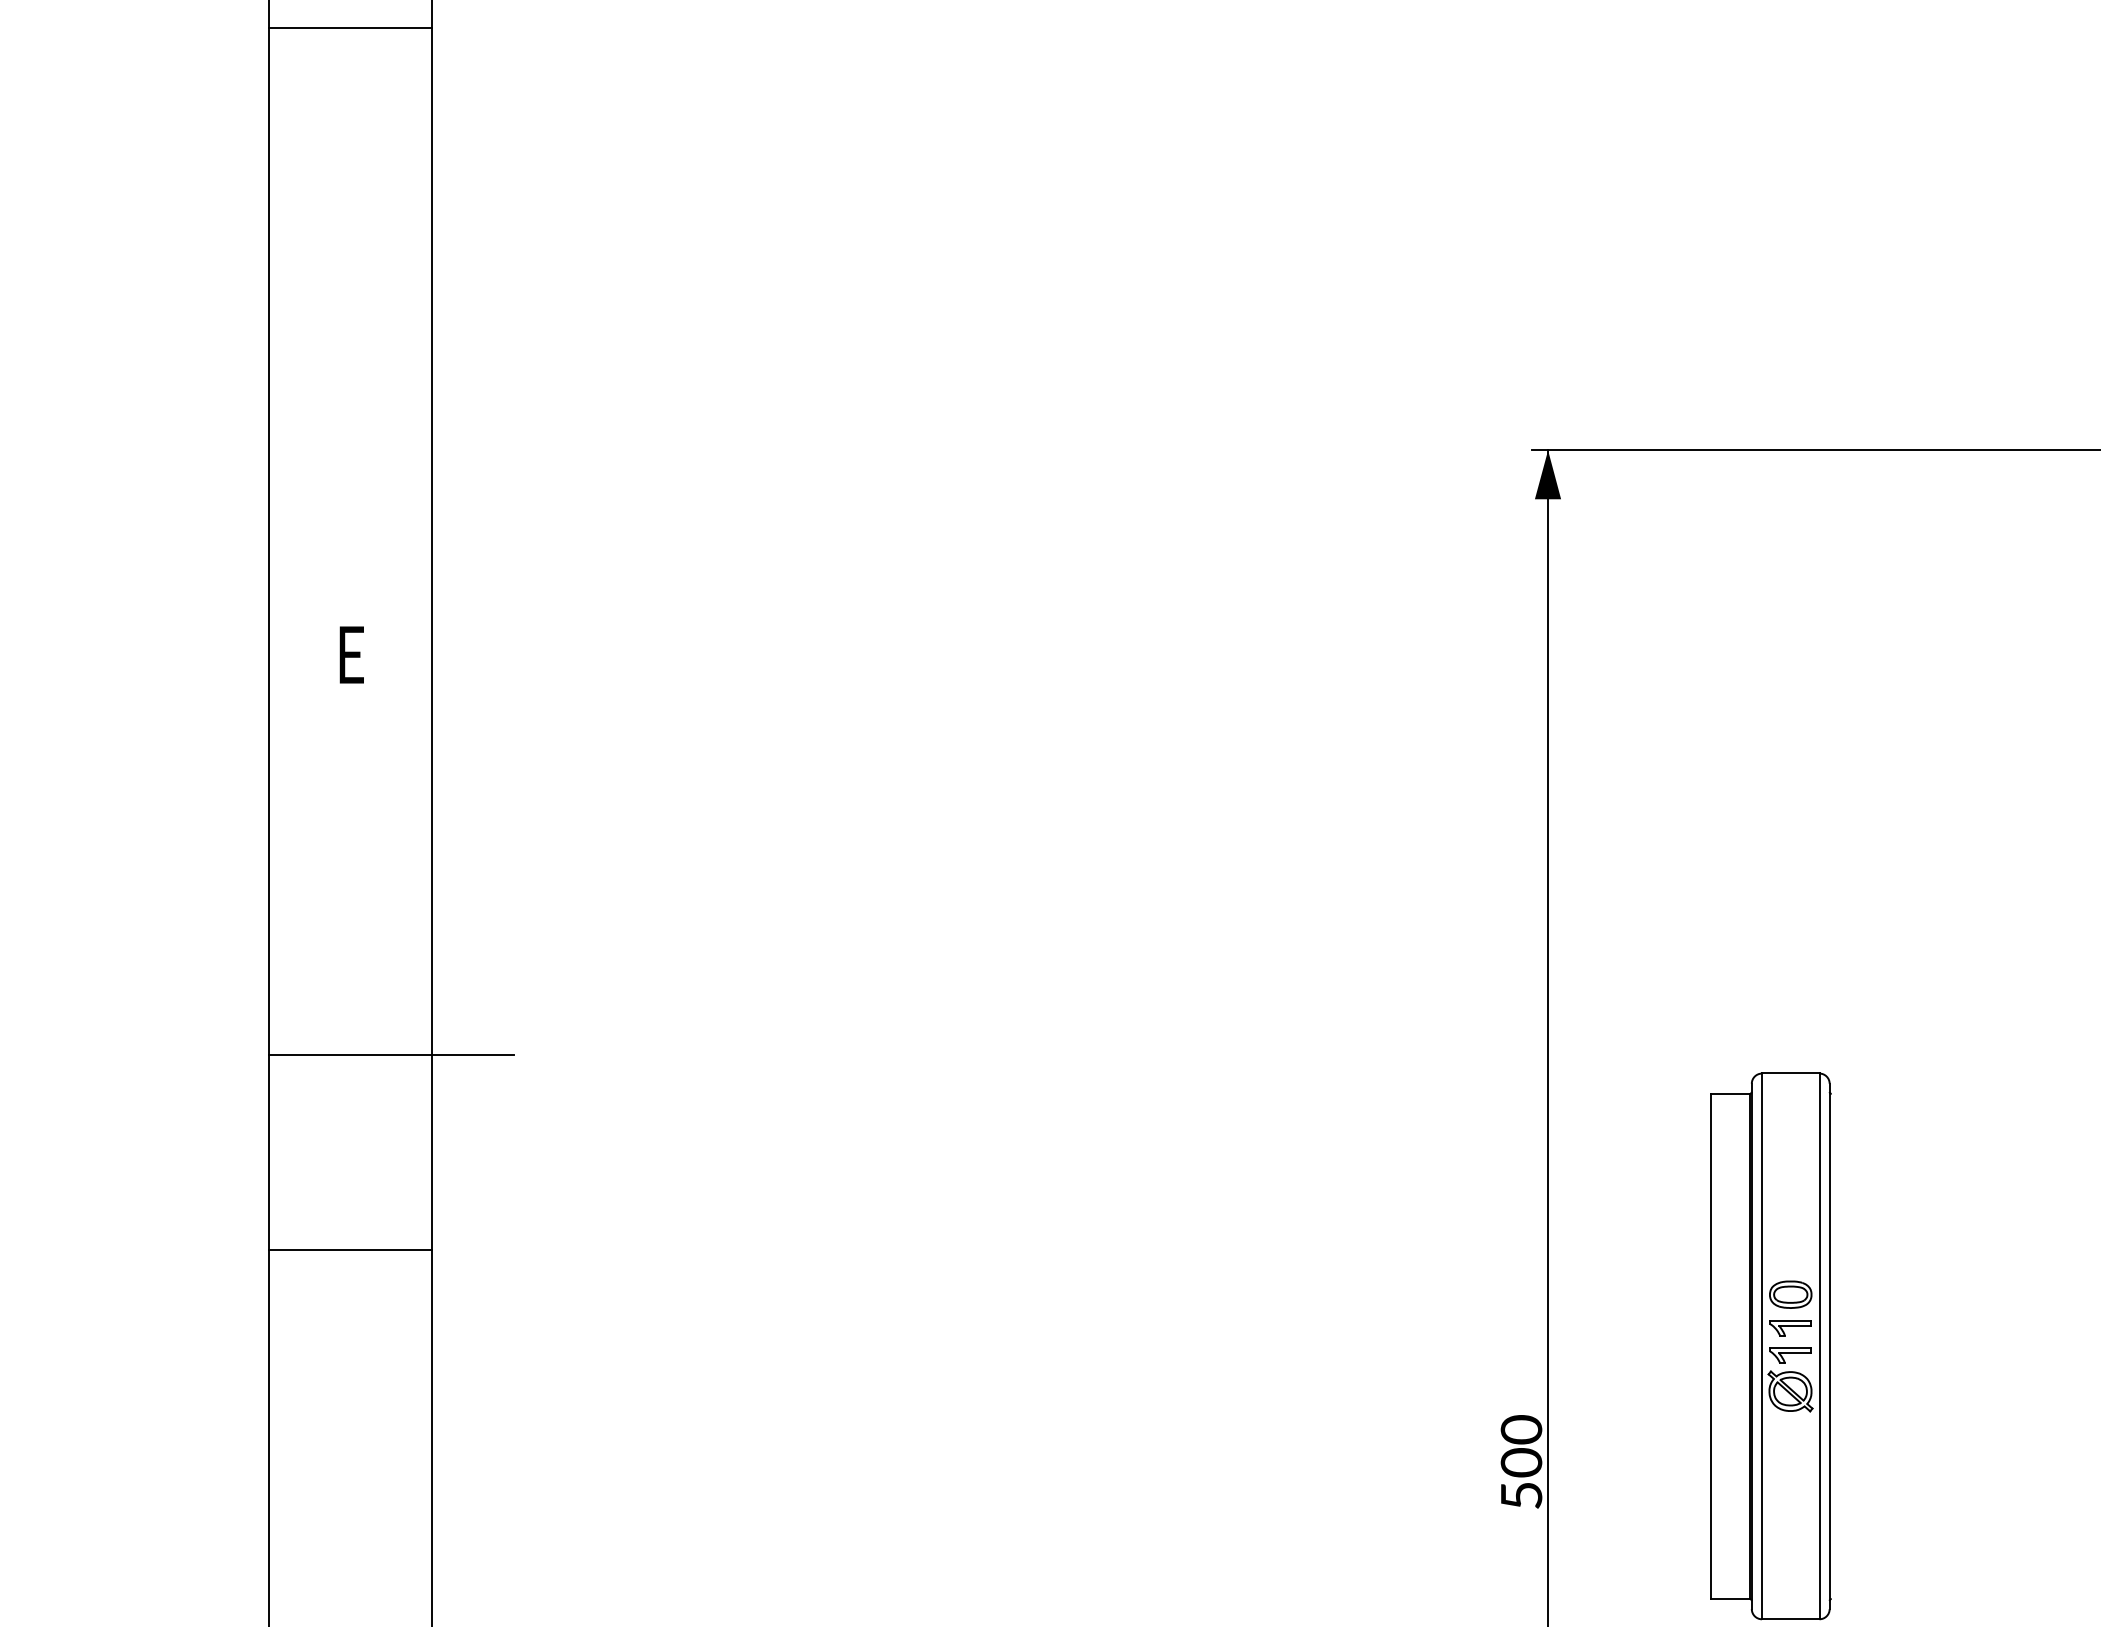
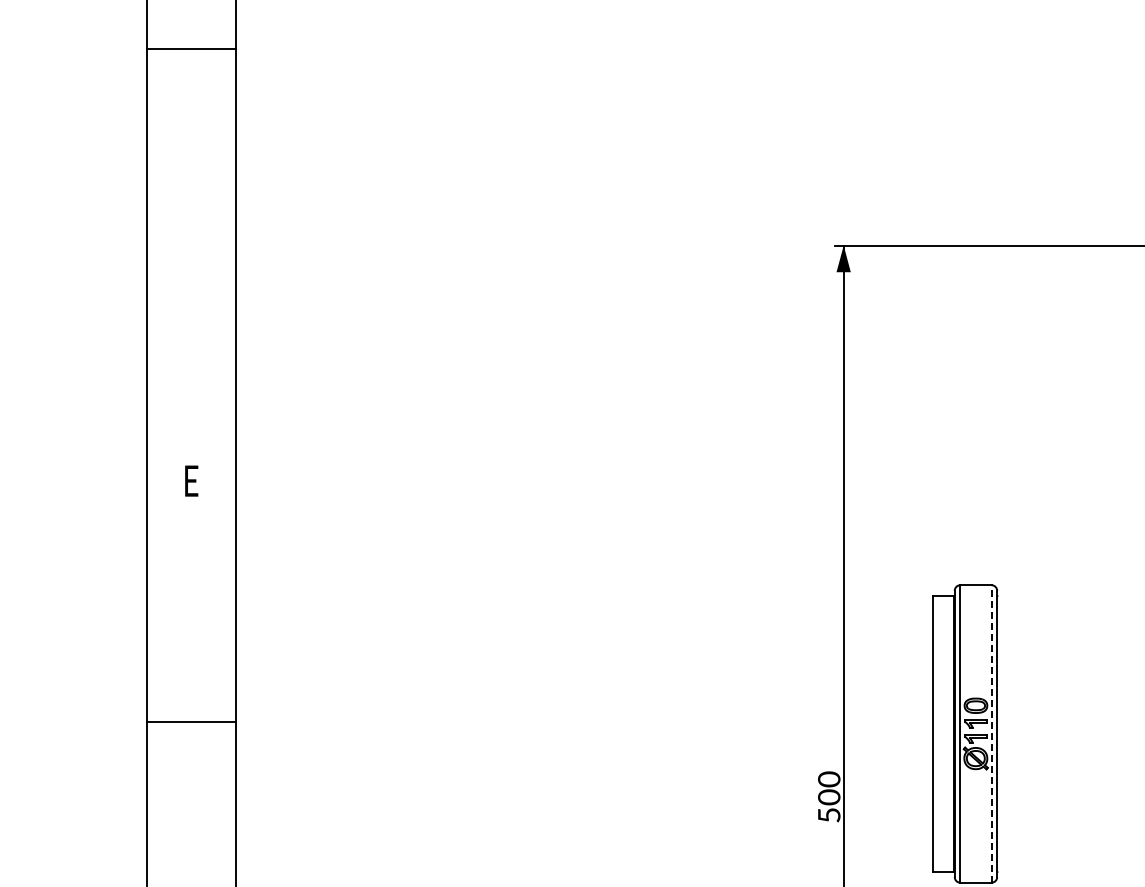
line: (349, 28) -> (190, 48), moved
text: (351, 653) -> (191, 480), moved
line: (390, 1053) -> (212, 574), removed
line: (349, 1250) -> (190, 722), moved
line: (1819, 1345) -> (991, 733), solid -> dashed

